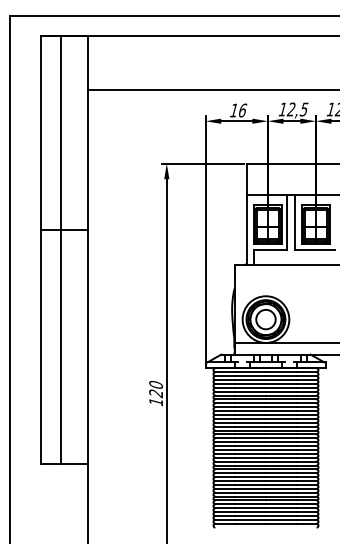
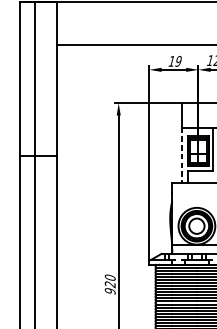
text: (242, 110) -> (178, 61), 16 -> 19
line: (246, 230) -> (181, 155), solid -> dashed
text: (156, 402) -> (110, 291), 120 -> 920

